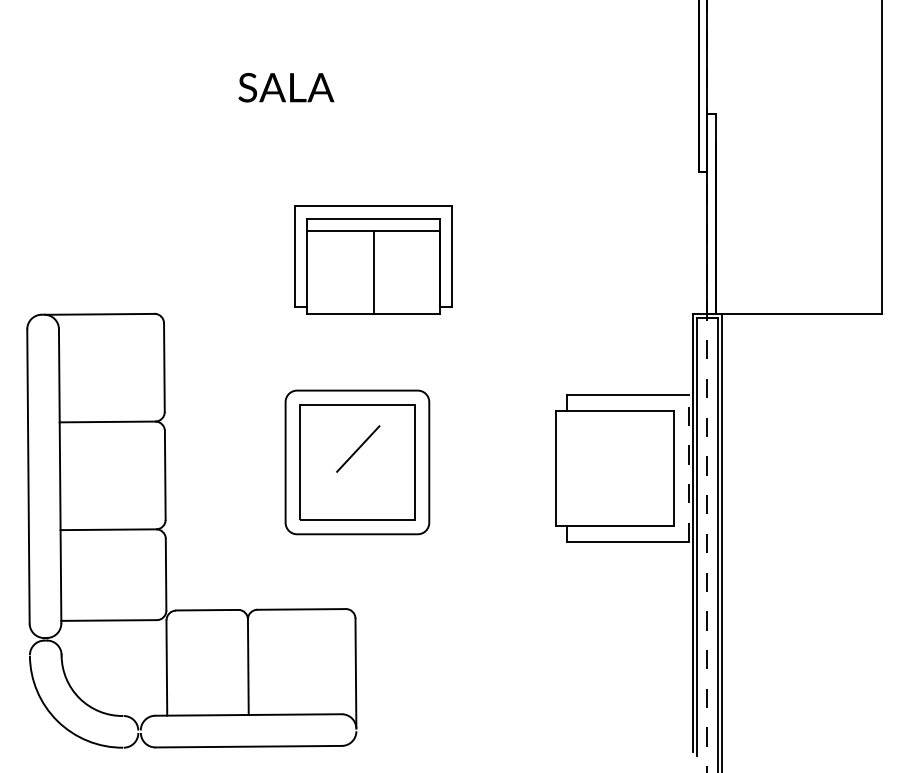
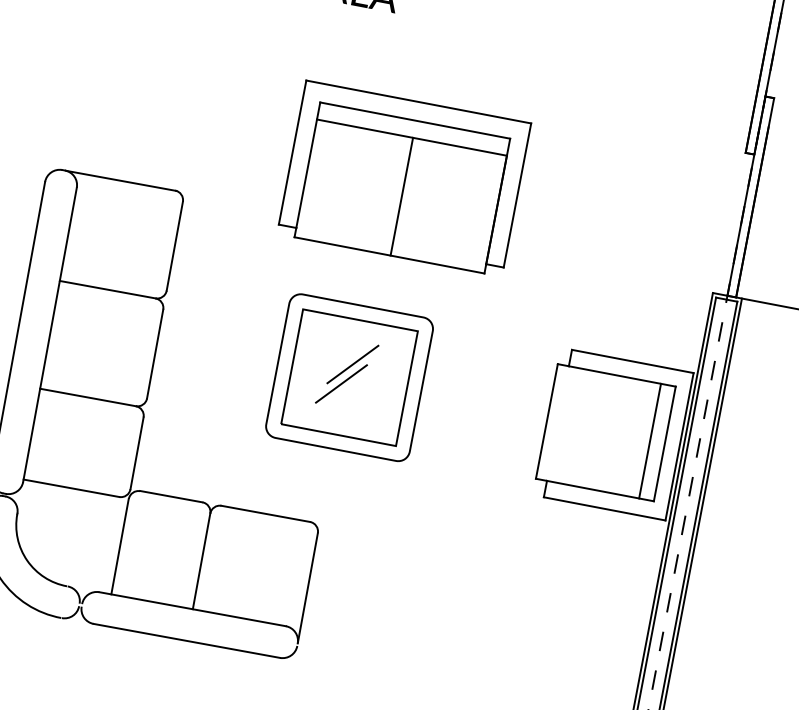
part: (373, 259) -> (404, 178), size x1.43
line: (659, 467) -> (650, 440), added
line: (688, 468) -> (679, 446), dashed -> solid
line: (350, 469) -> (341, 383), added

